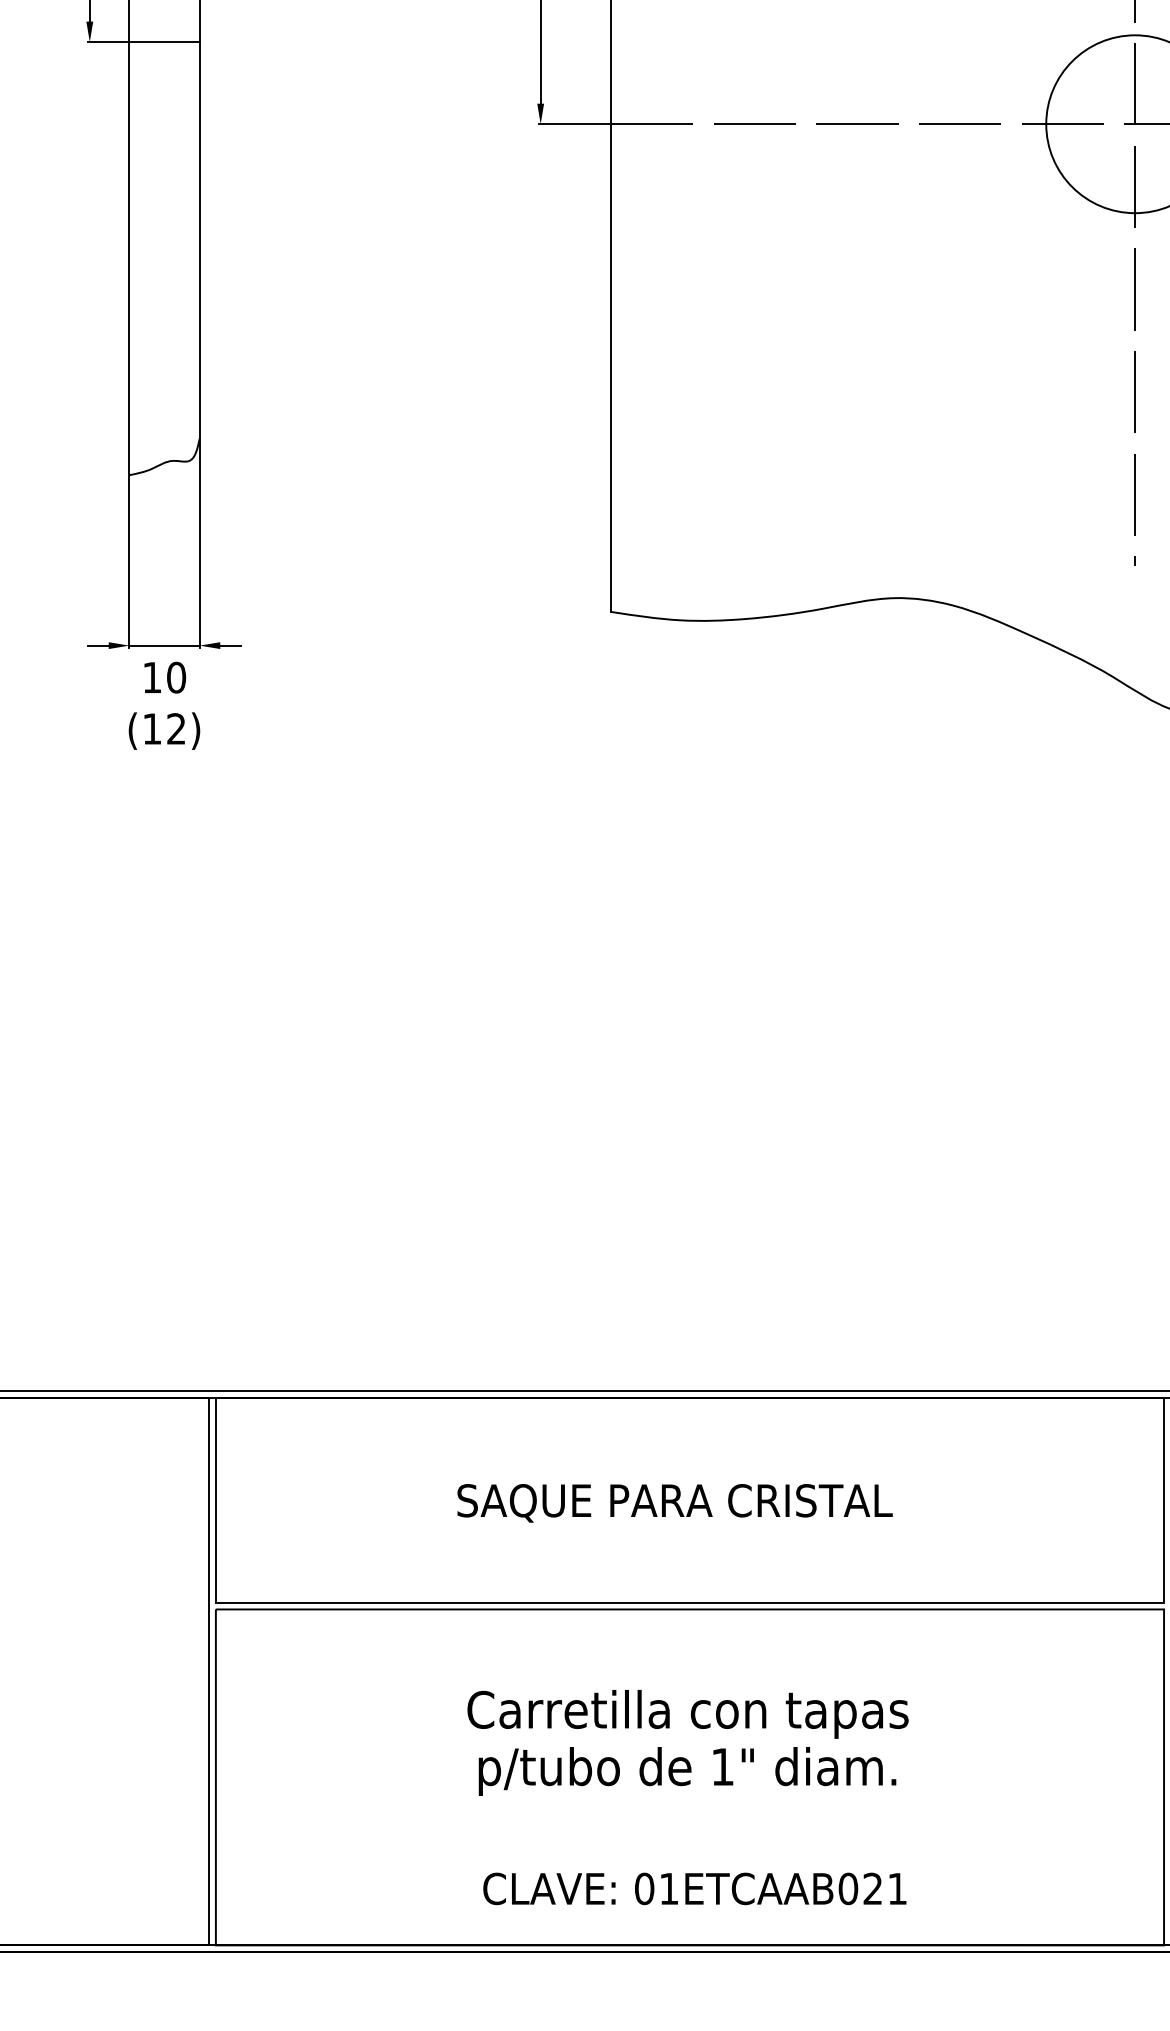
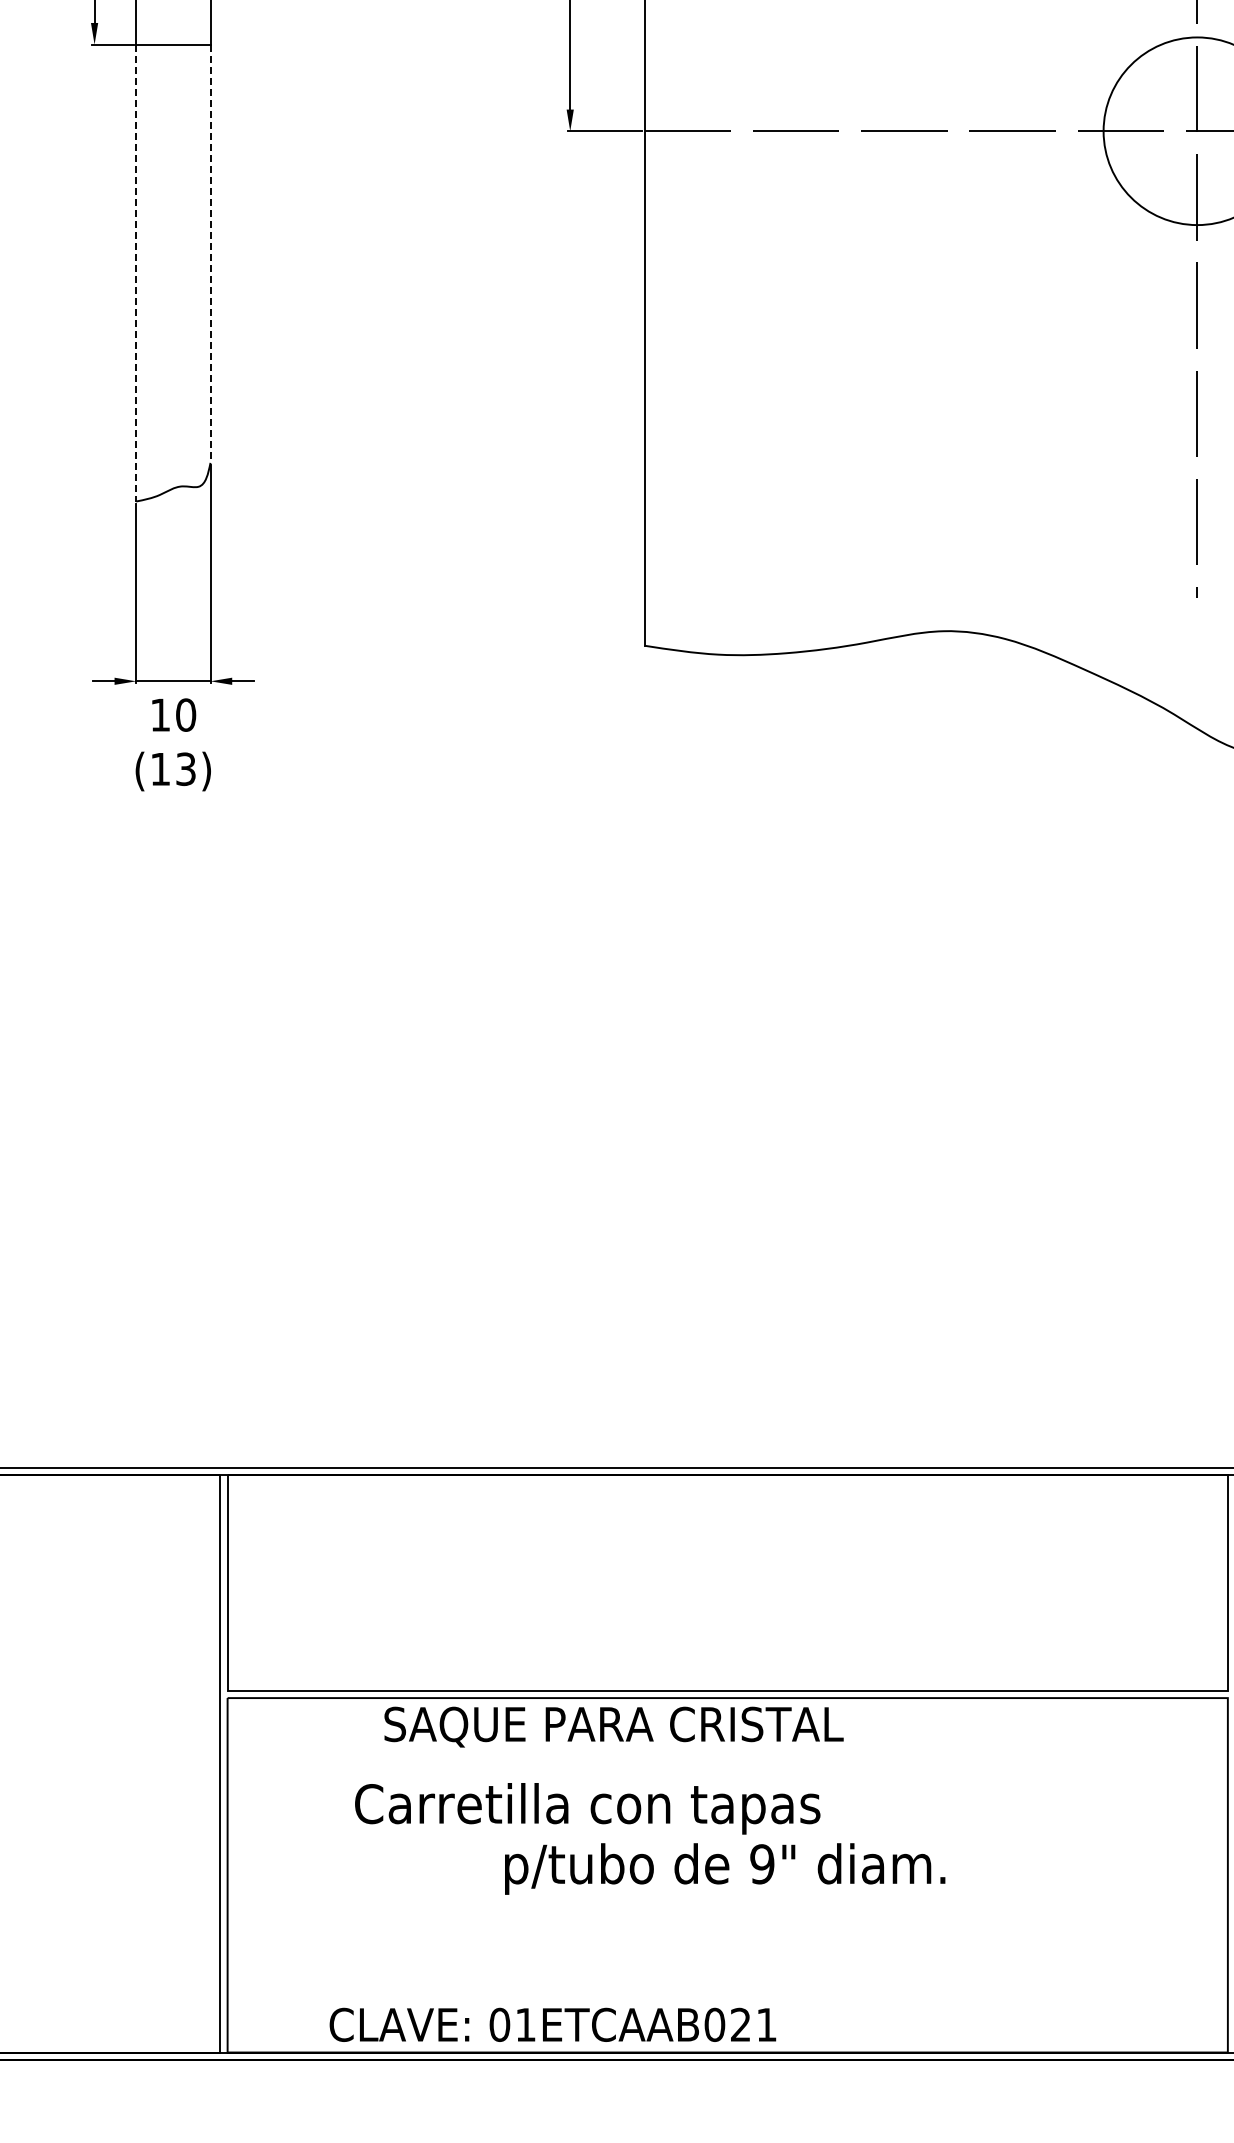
line: (199, 241) -> (210, 254), solid -> dashed
line: (129, 259) -> (136, 273), solid -> dashed
text: (175, 729) -> (185, 769), (12) -> (13)
text: (674, 1502) -> (613, 1726), moved
text: (687, 1714) -> (587, 1808), moved
text: (722, 1767) -> (762, 1864), 1" -> 9"
text: (694, 1888) -> (552, 2024), moved

